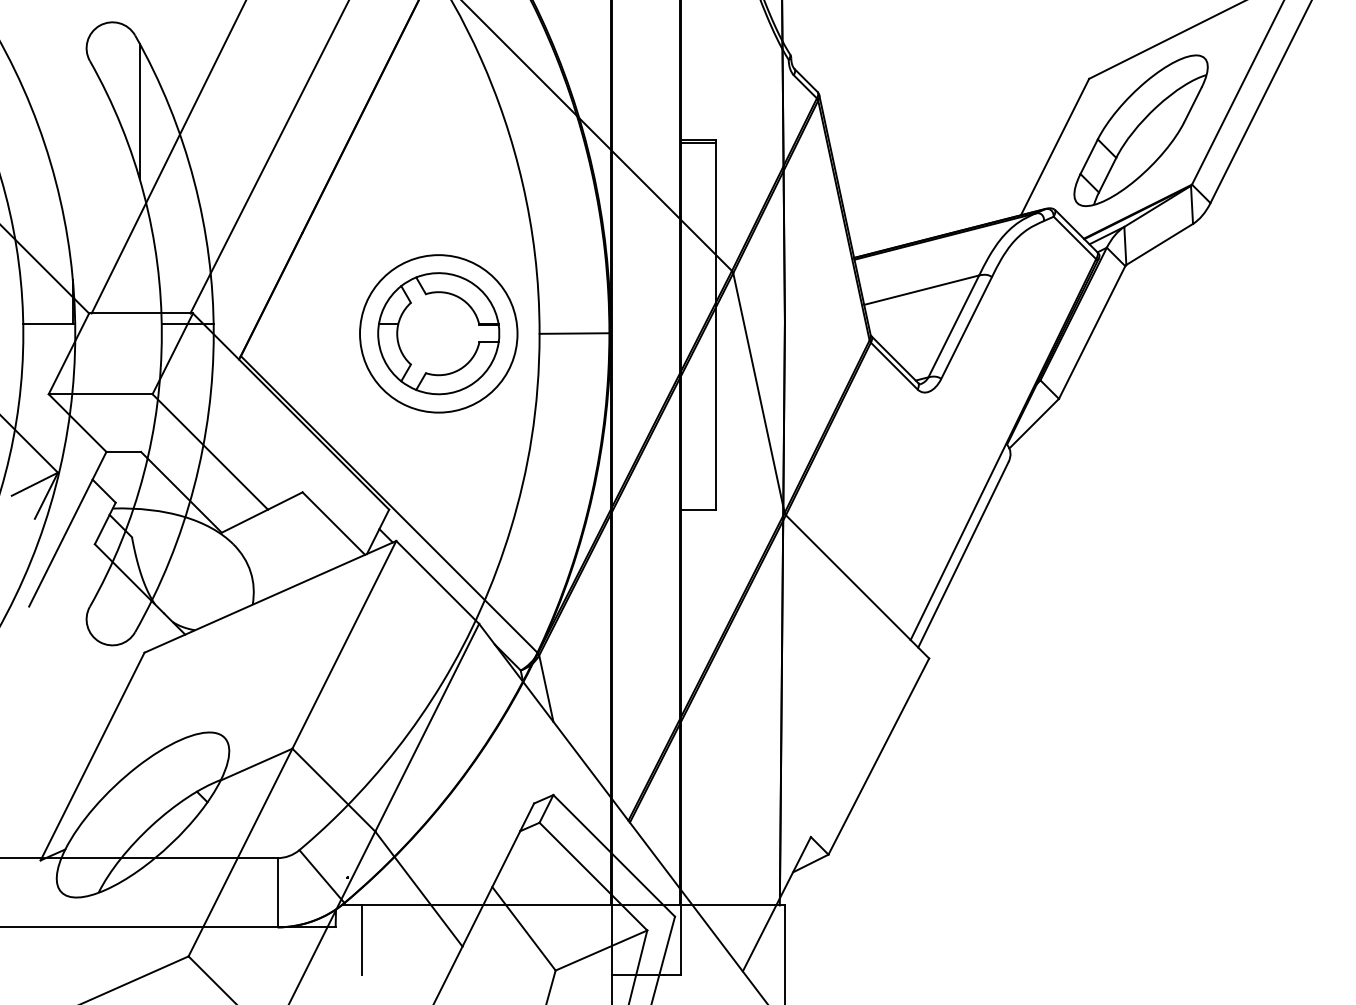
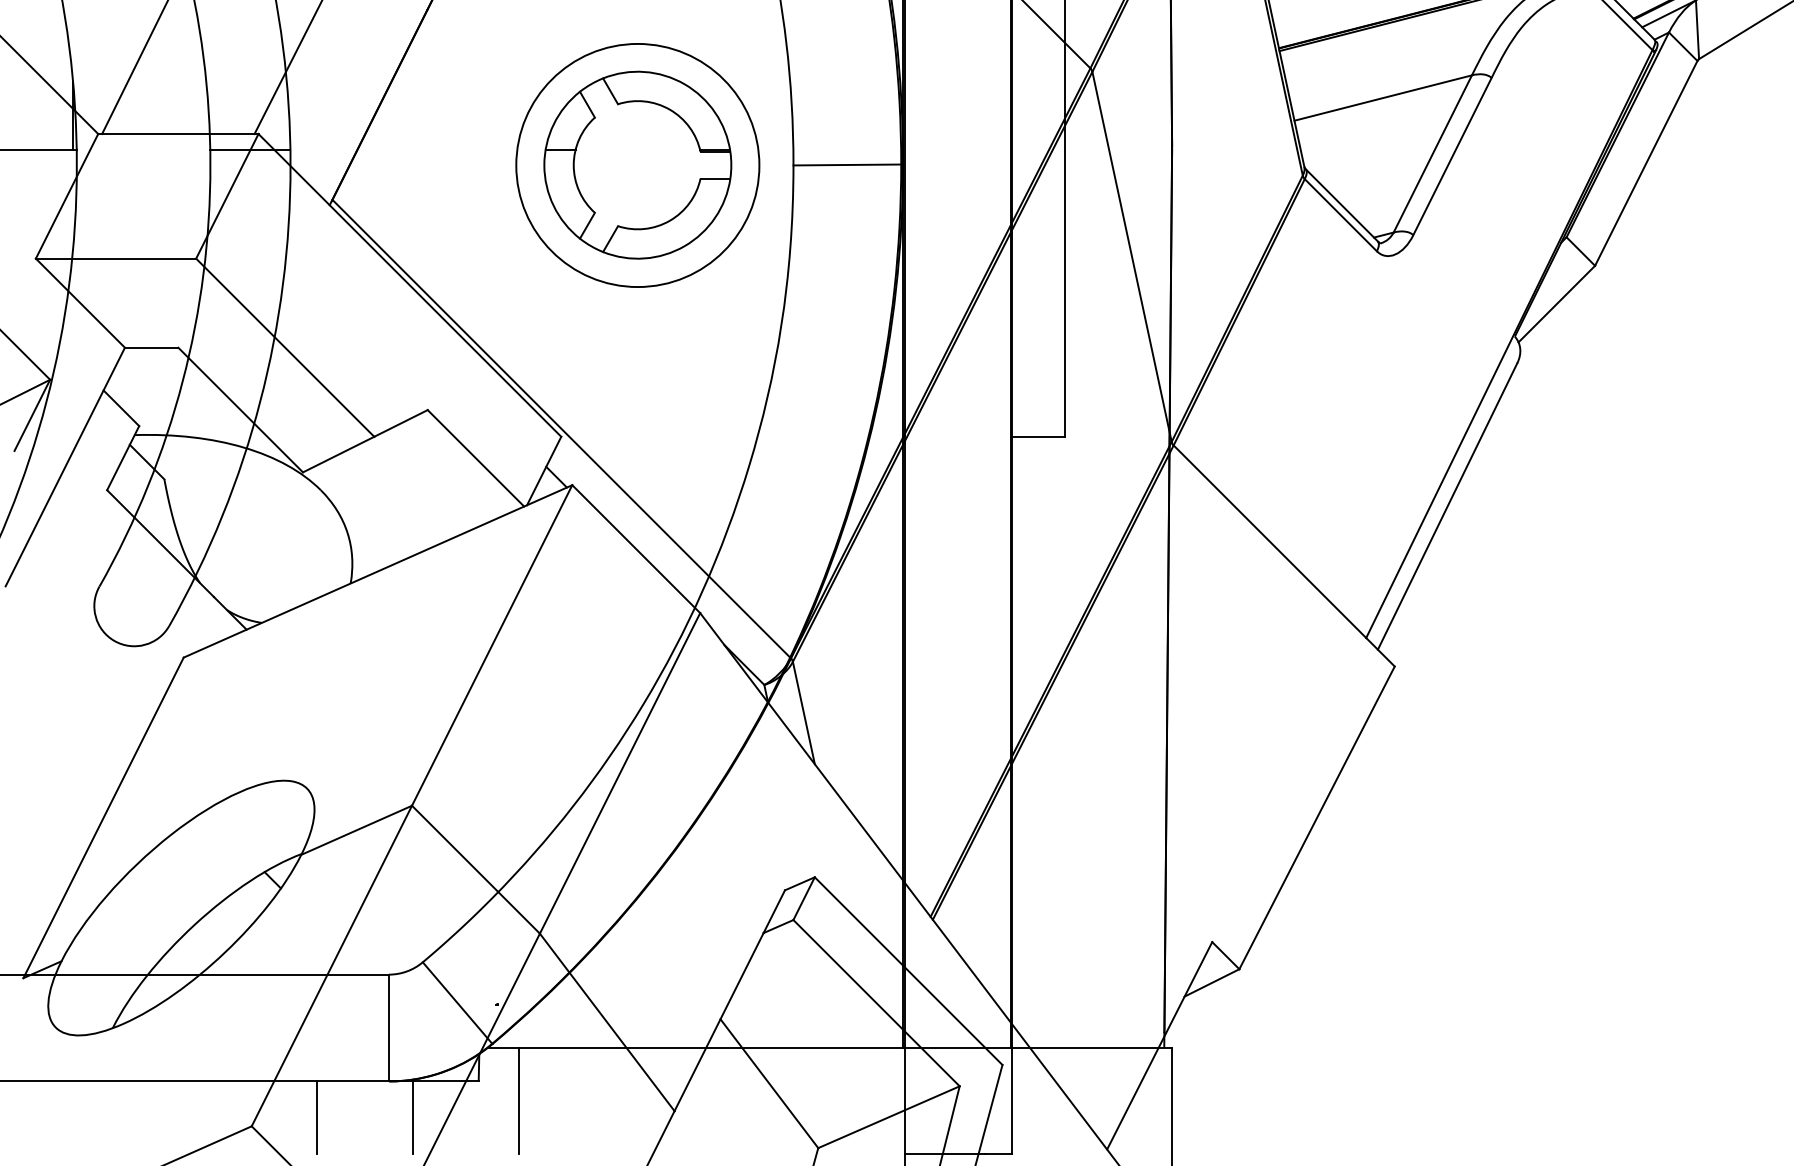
line: (230, 950) -> (316, 1117), added
line: (292, 950) -> (412, 1117), added

